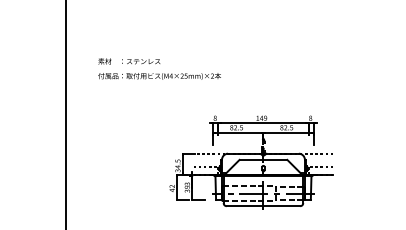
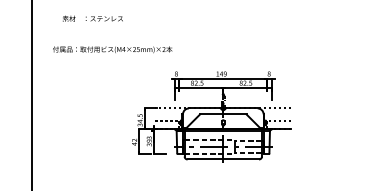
text: (159, 76) -> (112, 49), moved

